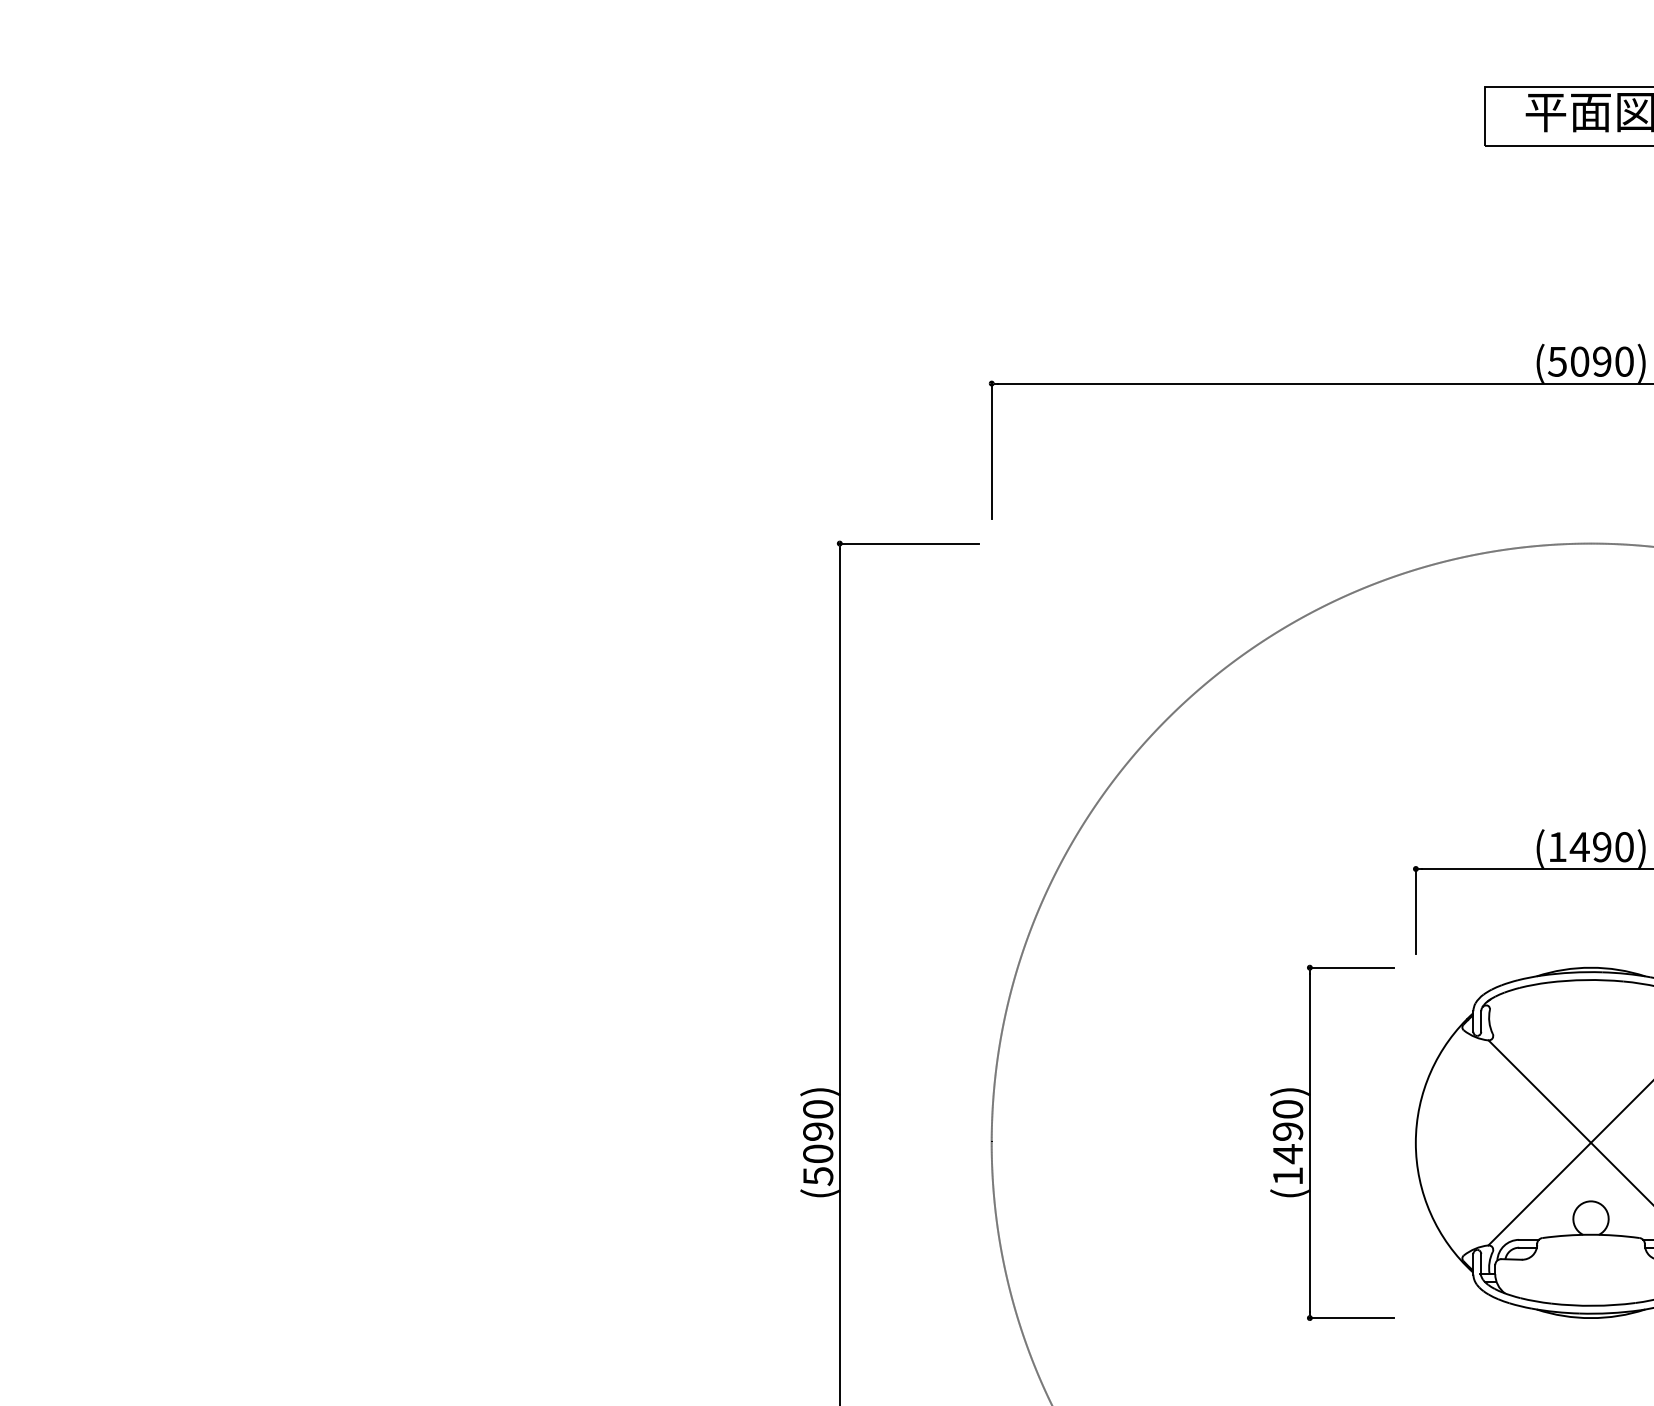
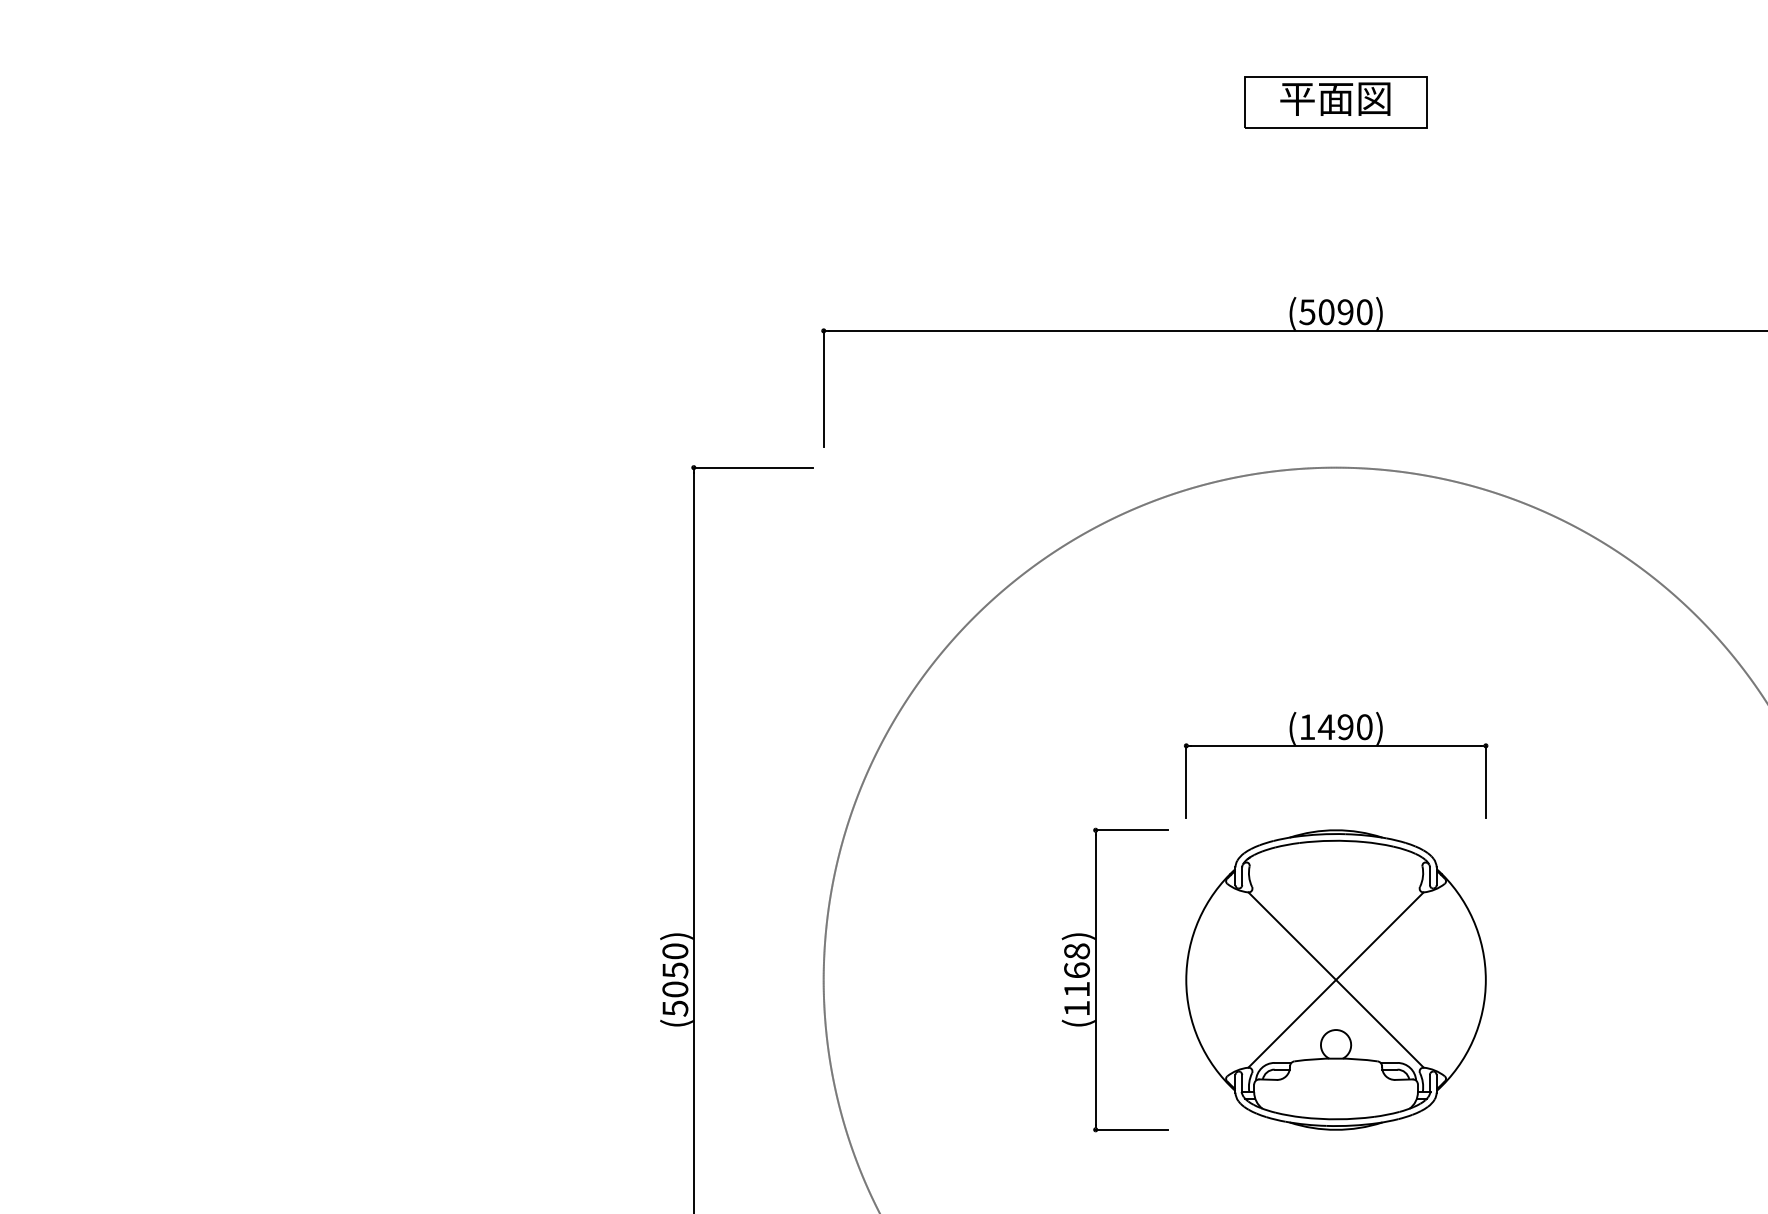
text: (818, 1131) -> (675, 970), (5090) -> (5050)
text: (1288, 1131) -> (1077, 970), (1490) -> (1168)

